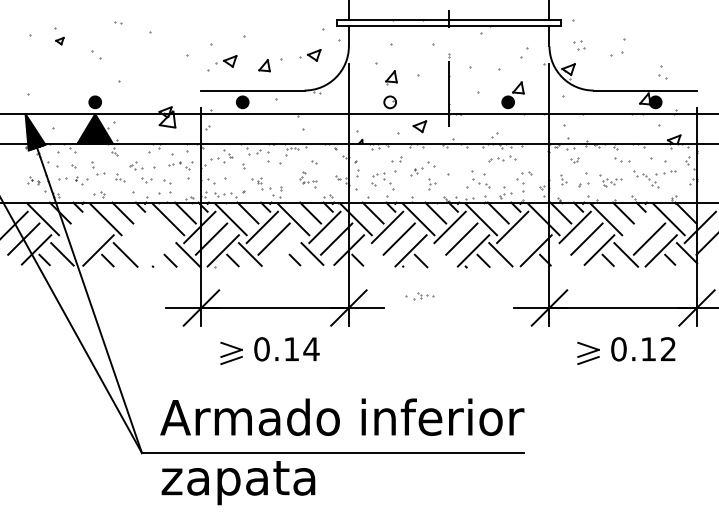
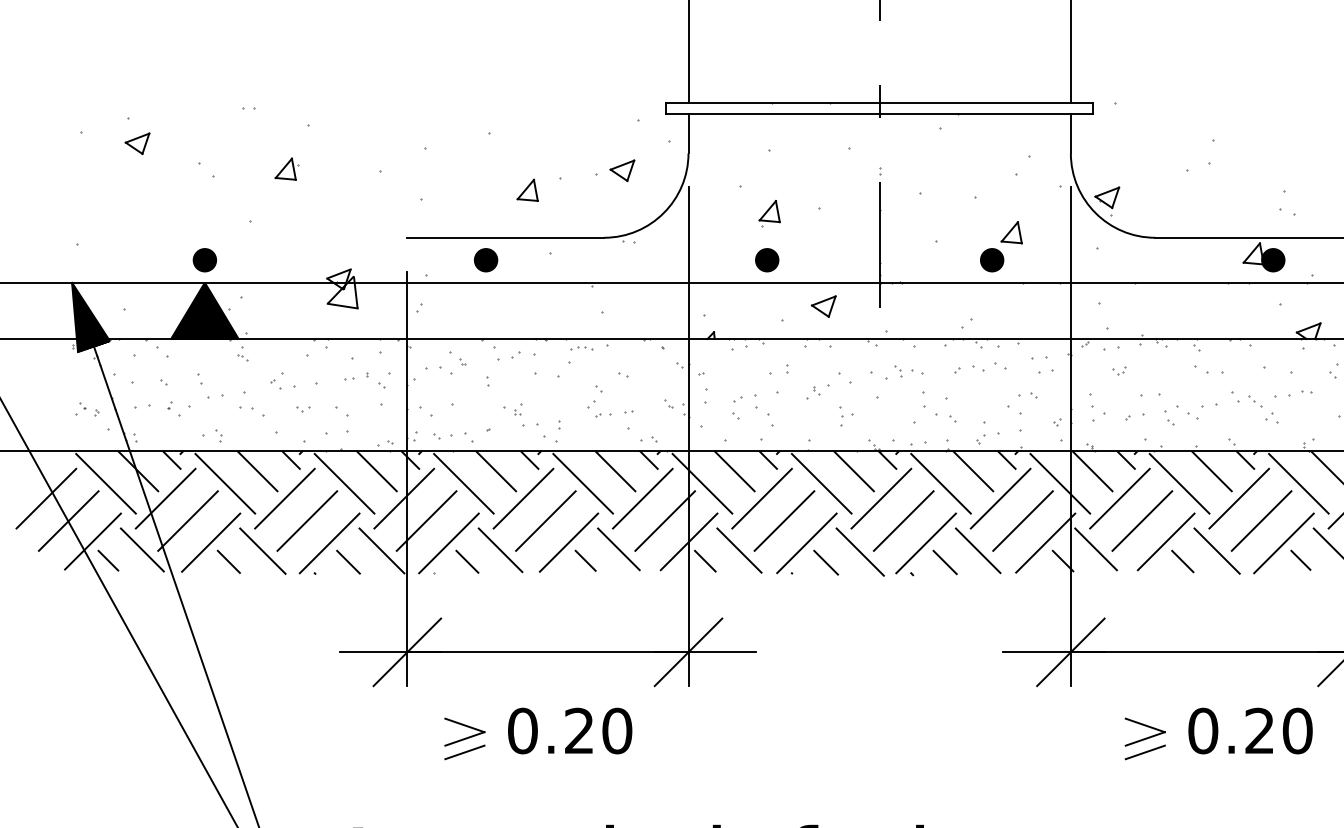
part: (59, 40) -> (136, 142), size x1.67
part: (579, 45) -> (1042, 365), moved
part: (138, 54) -> (287, 169), added
part: (226, 61) -> (455, 182), removed
fill: (390, 102) -> (767, 260), added
part: (119, 177) -> (251, 403), size x1.67
part: (307, 179) -> (609, 407), size x1.43
part: (563, 179) -> (1097, 407), size x1.43
part: (147, 180) -> (304, 409), size x0.62
part: (611, 180) -> (1189, 409), size x1.43
line: (74, 227) -> (165, 498), added
line: (136, 227) -> (283, 498), added
line: (637, 227) -> (1238, 498), added
line: (86, 238) -> (188, 519), added
line: (148, 238) -> (306, 519), added
line: (524, 238) -> (1023, 519), added
line: (160, 250) -> (329, 542), added
line: (285, 250) -> (567, 542), added
line: (562, 253) -> (1095, 548), added
line: (375, 254) -> (739, 550), added
line: (438, 255) -> (859, 552), added
part: (419, 296) -> (897, 373), moved
text: (301, 349) -> (598, 731), 0.14 -> 0.20
text: (658, 349) -> (1278, 731), 0.12 -> 0.20

